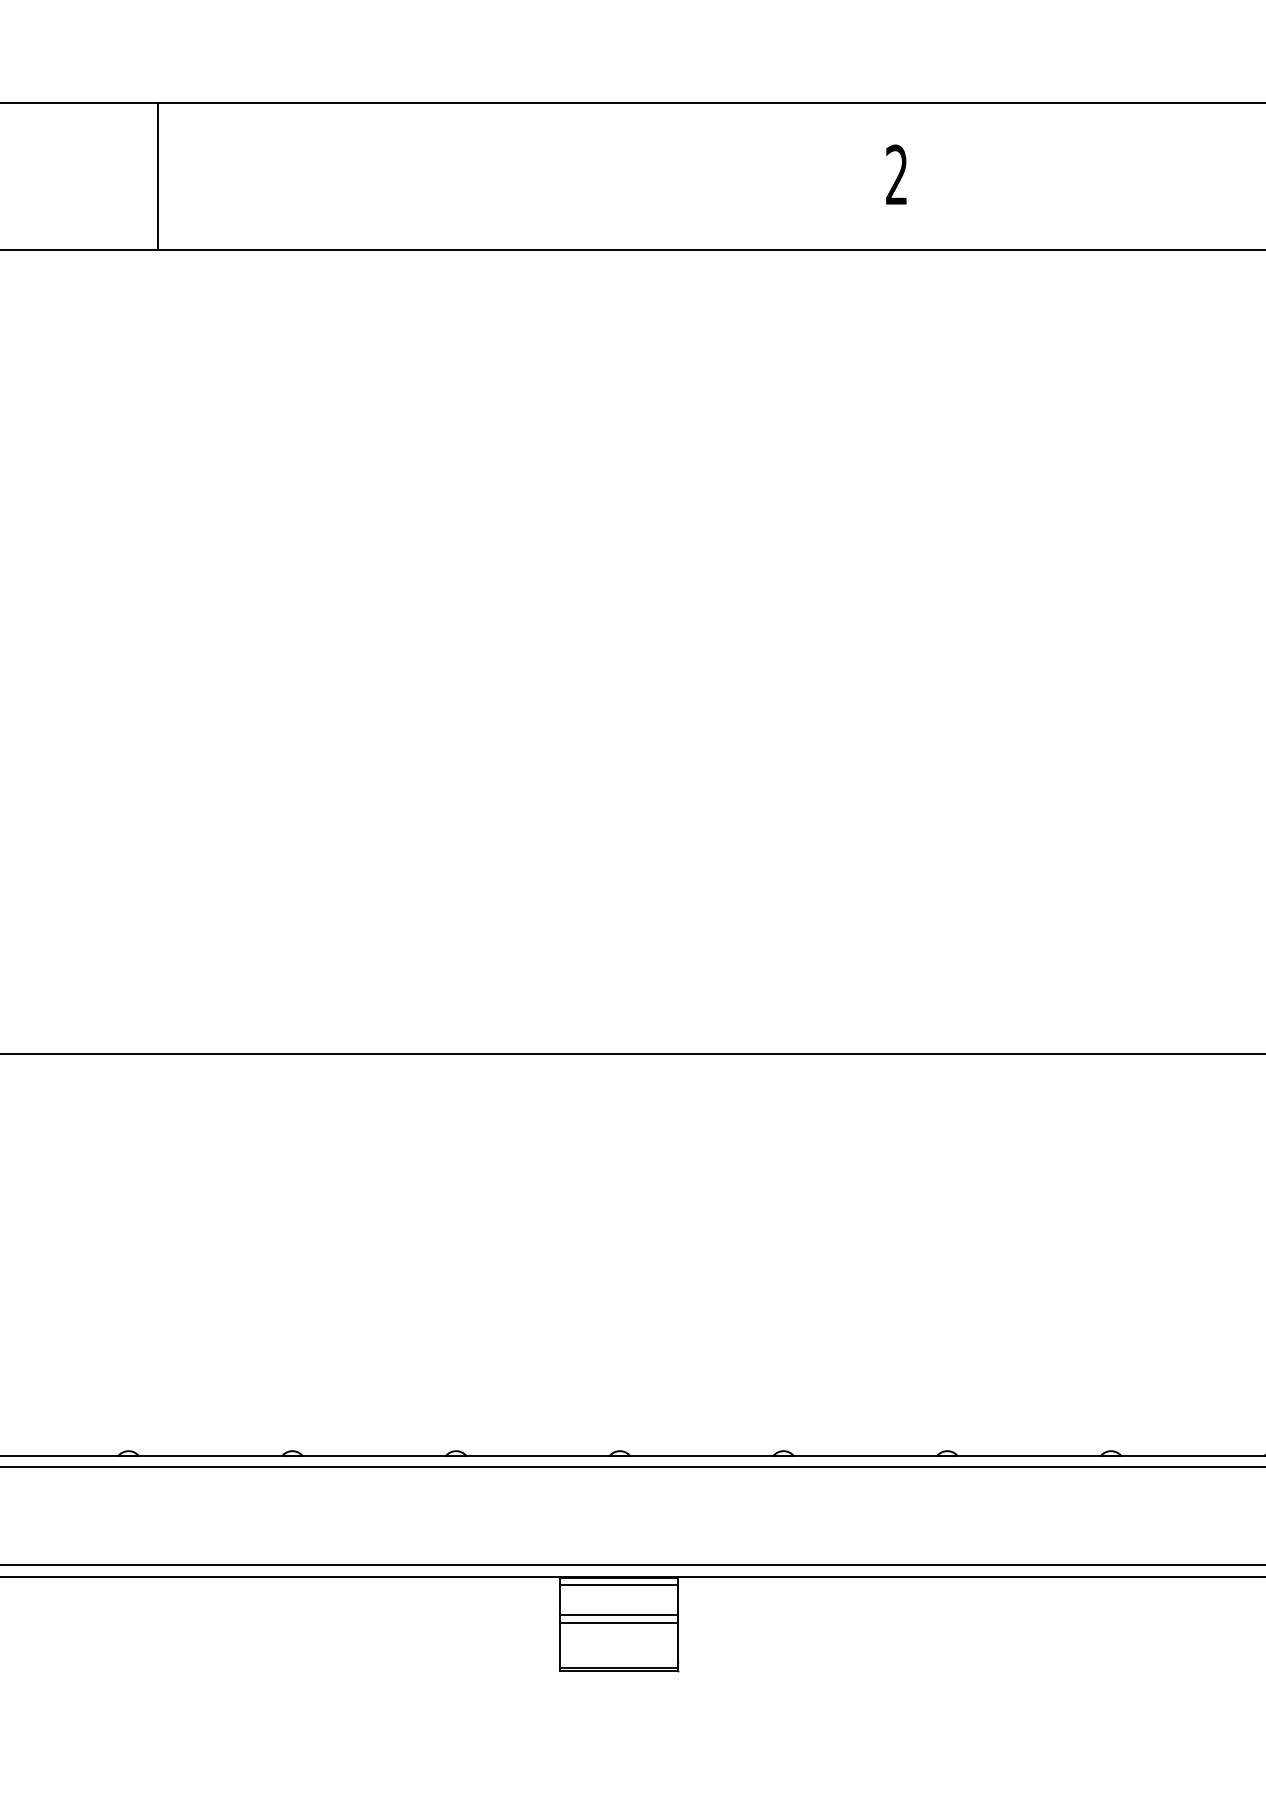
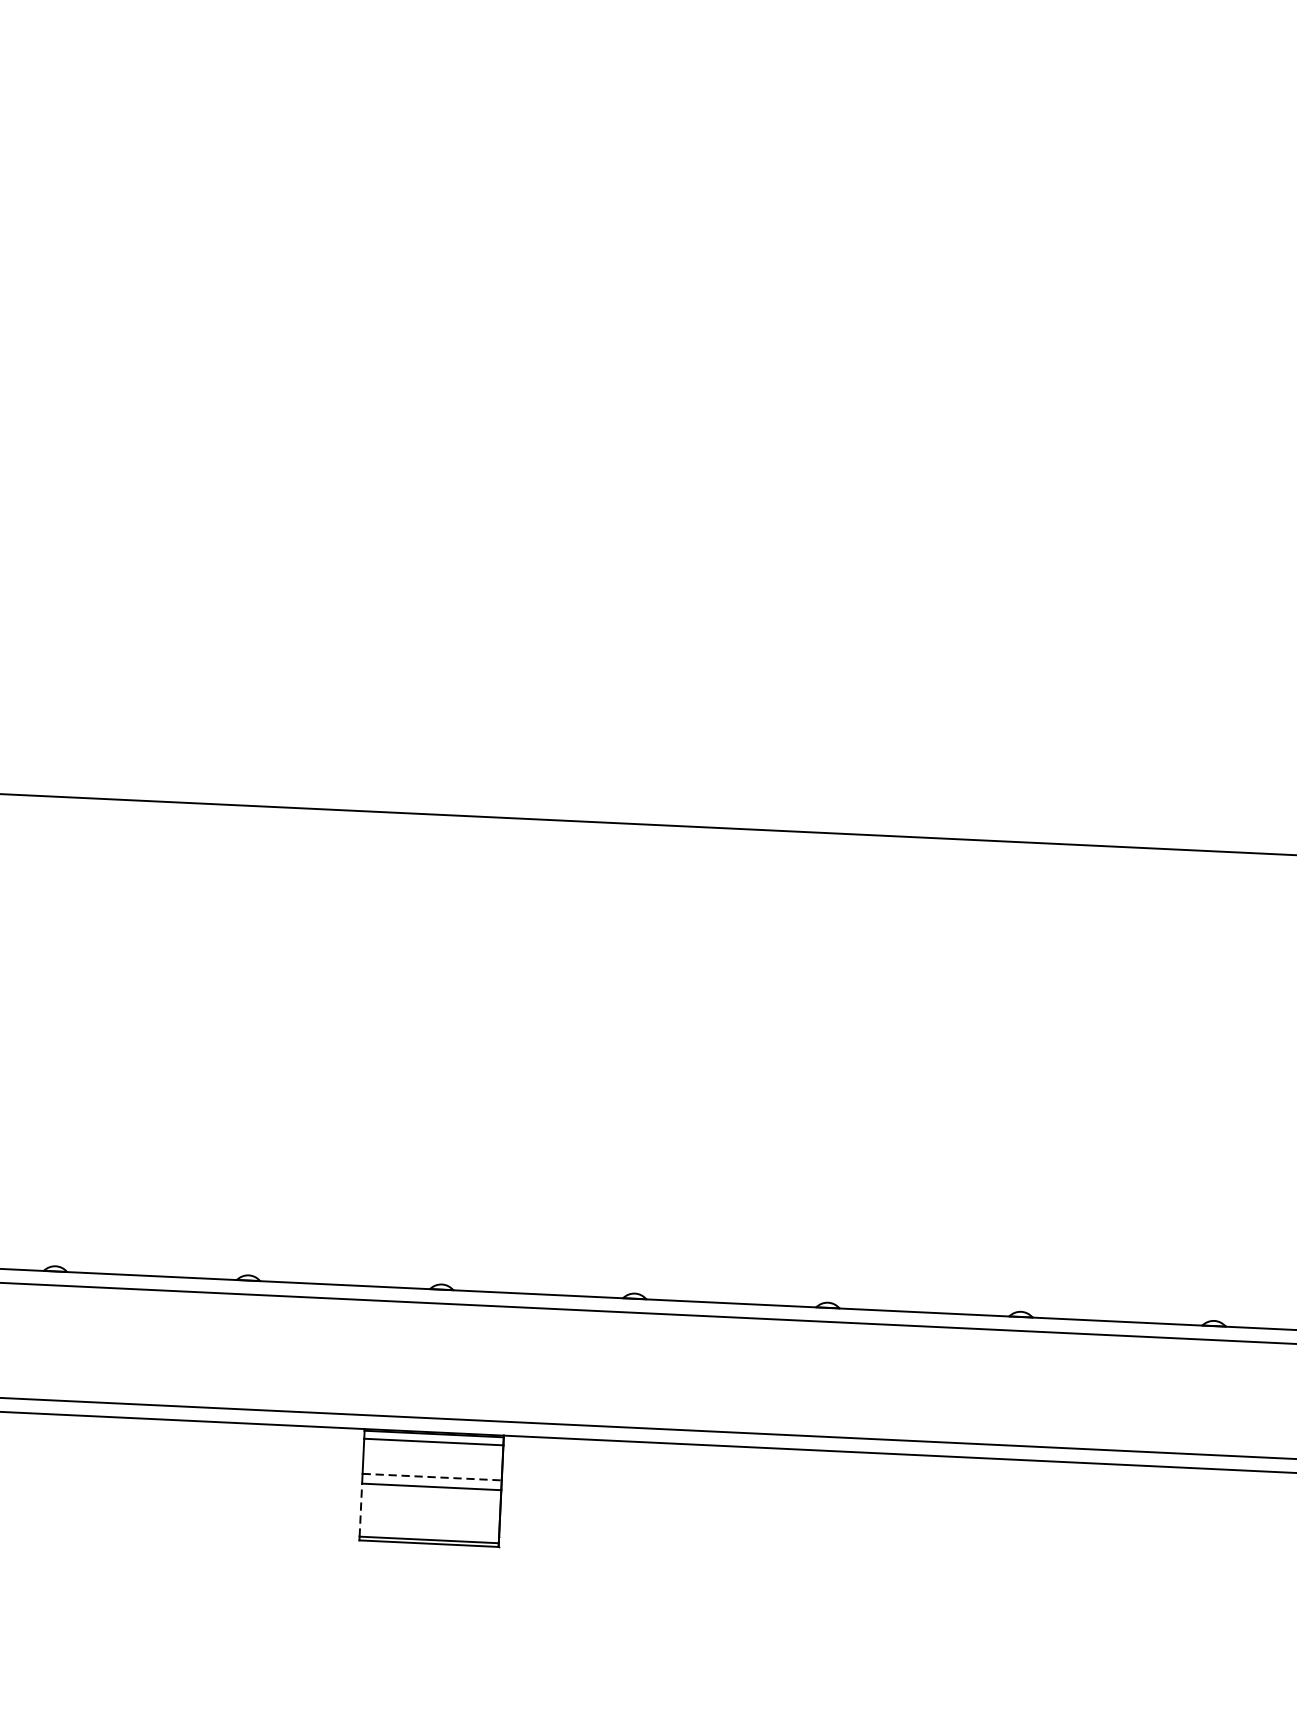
line: (619, 1614) -> (432, 1477), solid -> dashed
line: (560, 1644) -> (361, 1509), solid -> dashed

